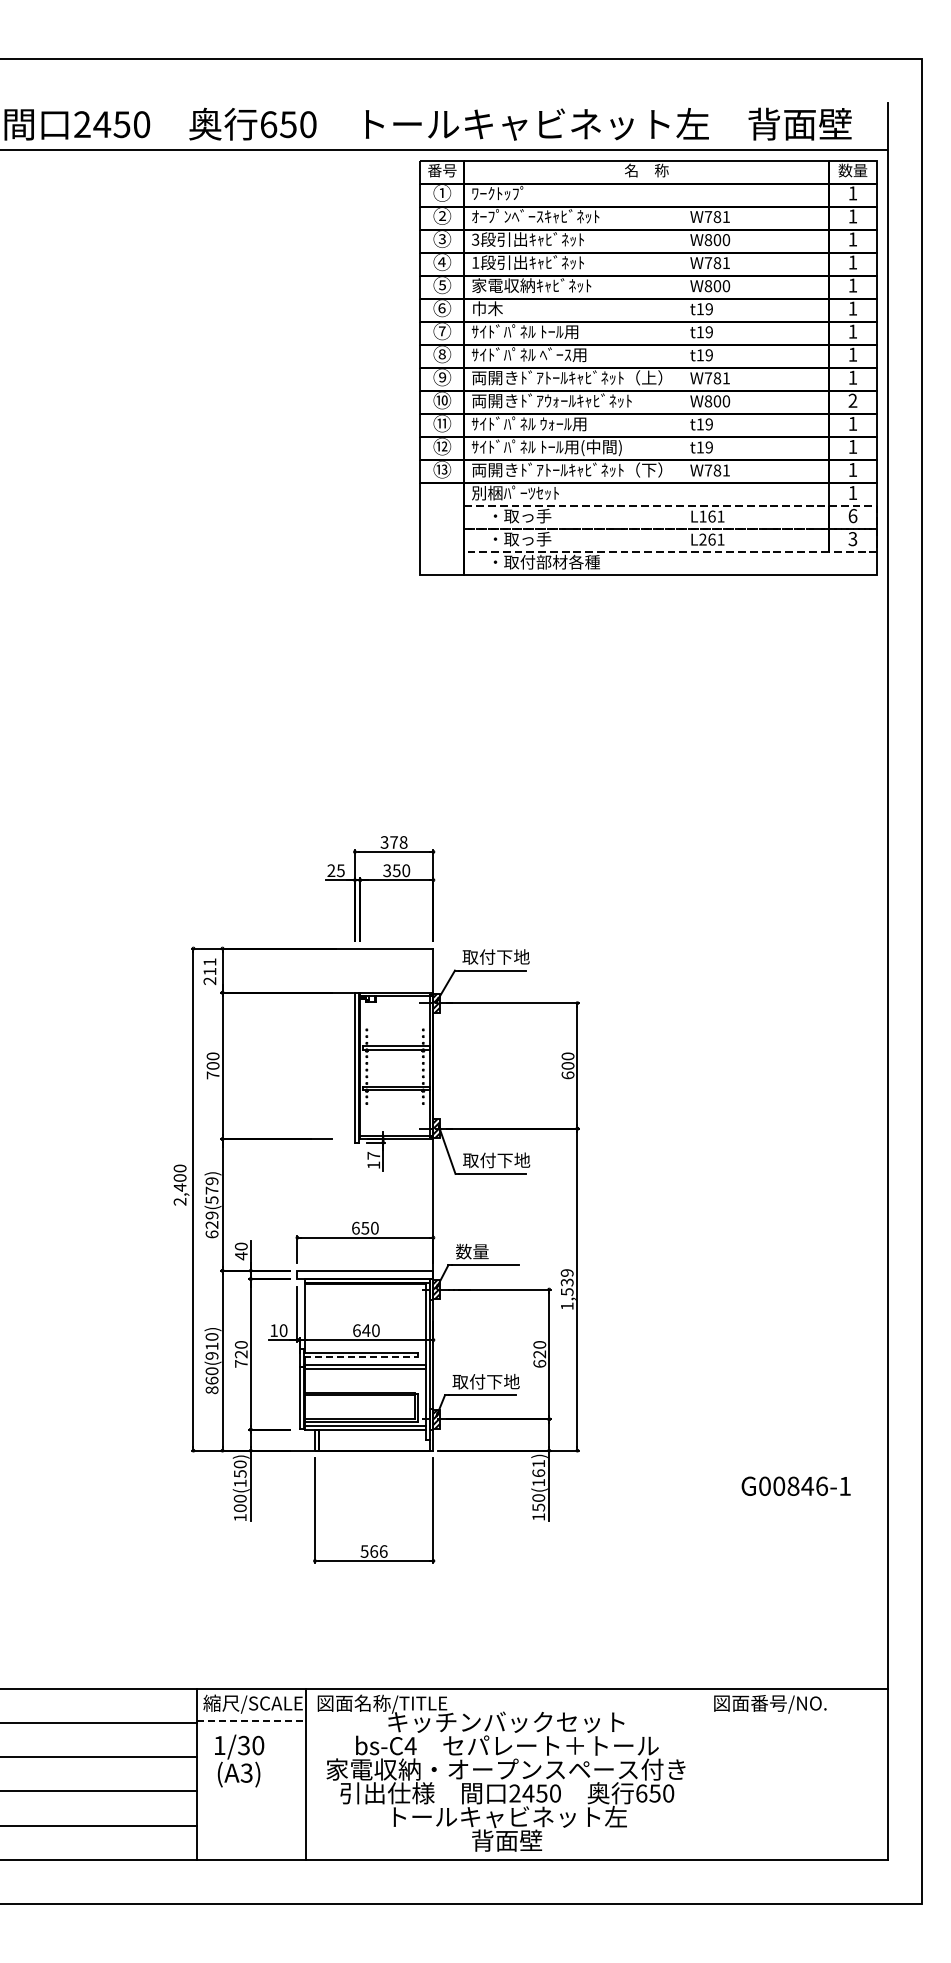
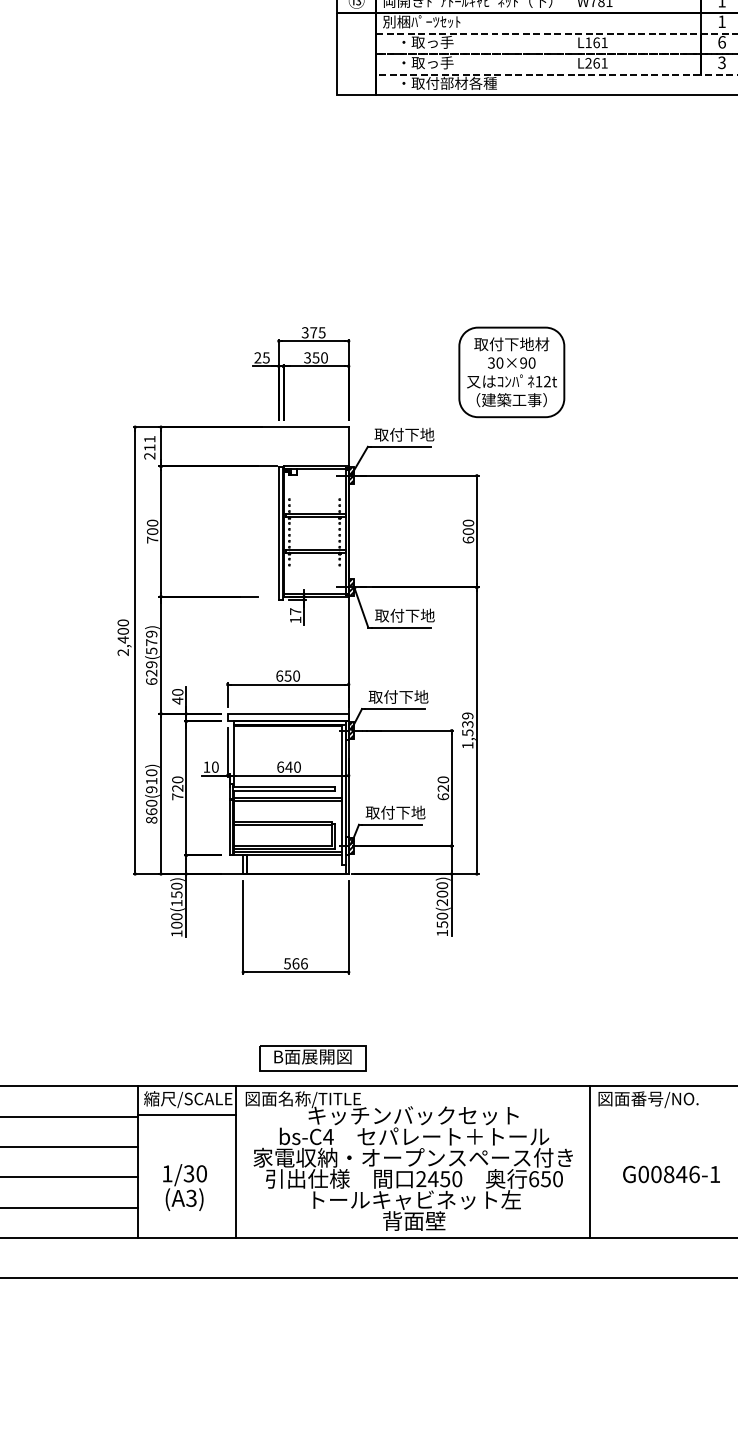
text: (403, 842) -> (322, 332), 378 -> 375
part: (616, 886) -> (511, 371), added
text: (489, 1251) -> (398, 696), 数量 -> 取付下地
line: (361, 1357) -> (284, 791), dashed -> solid
text: (538, 1472) -> (442, 893), 150(161) -> 150(200)
text: (795, 1485) -> (670, 1173), moved
part: (393, 1657) -> (313, 1058), added
line: (251, 1721) -> (186, 1115), dashed -> solid
text: (239, 1760) -> (185, 1187), moved
line: (704, 1774) -> (589, 1162), added

